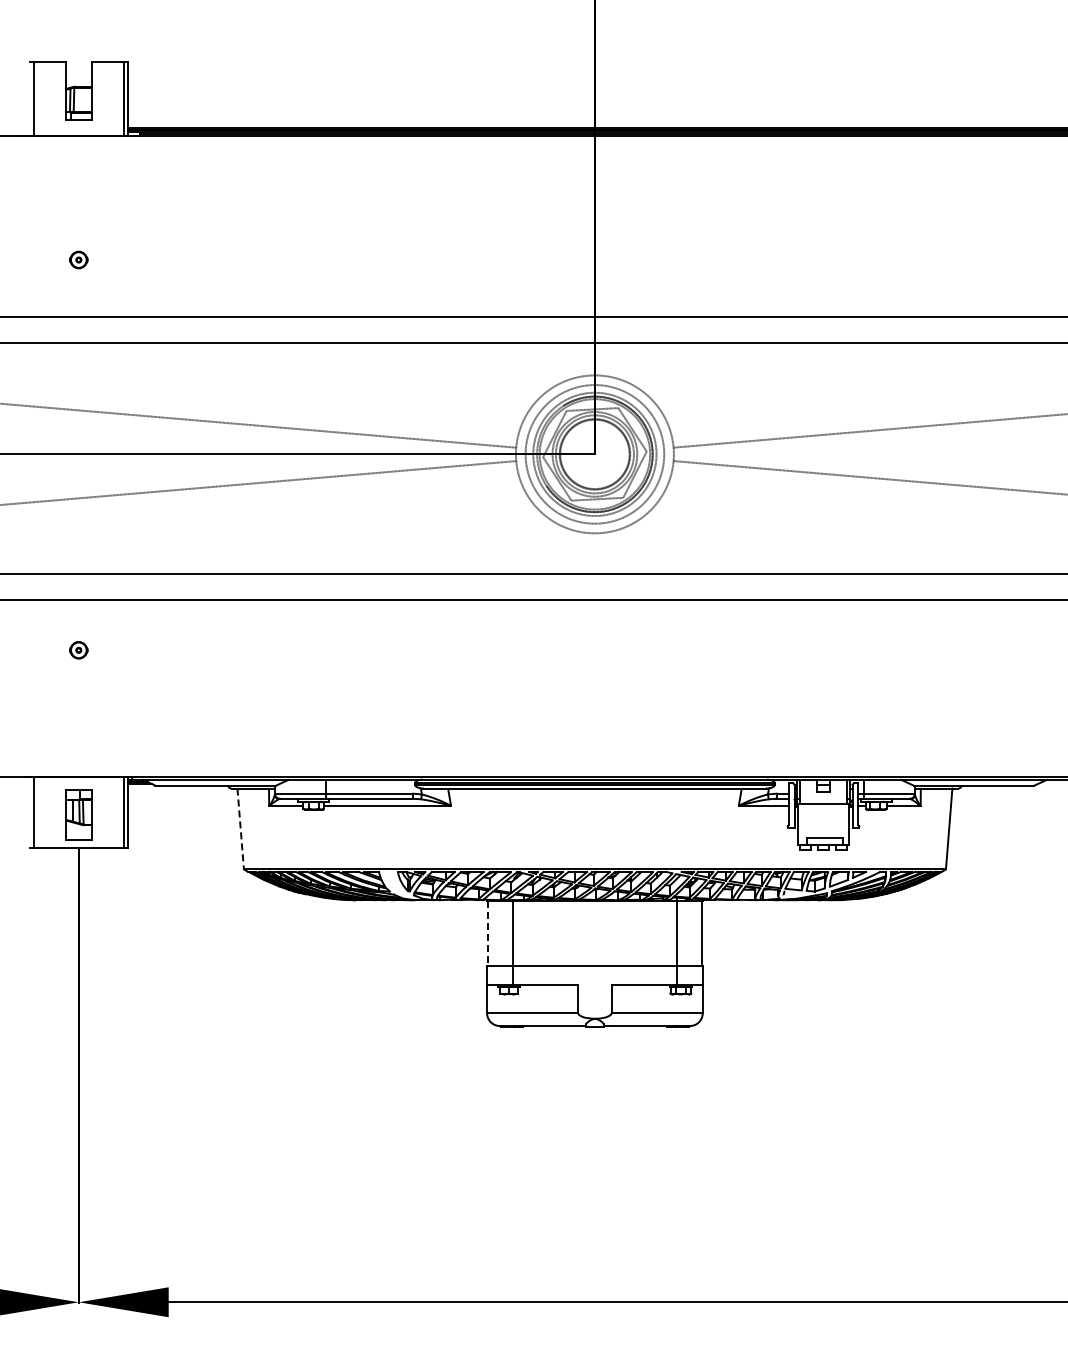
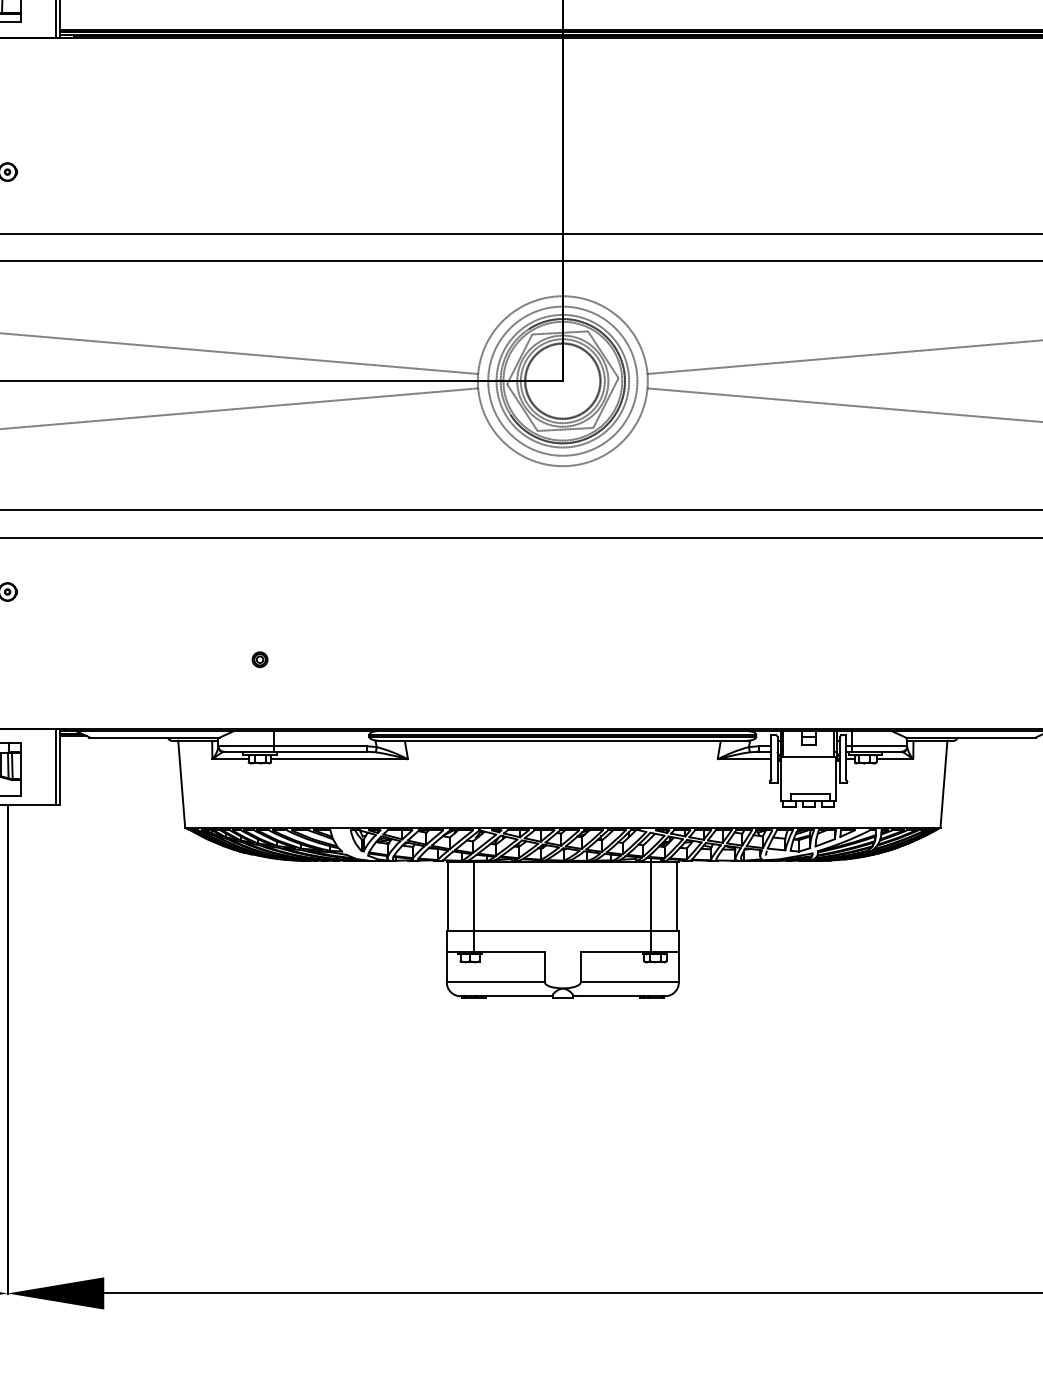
part: (313, 713) -> (260, 659), added
line: (240, 828) -> (181, 783), dashed -> solid
line: (488, 934) -> (448, 897), dashed -> solid

